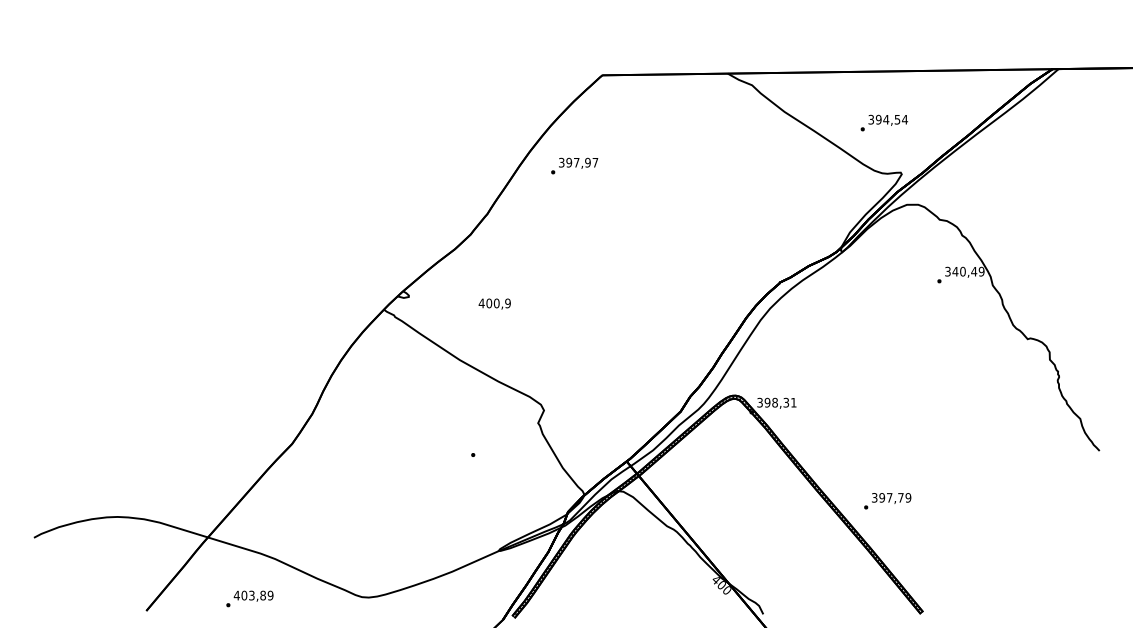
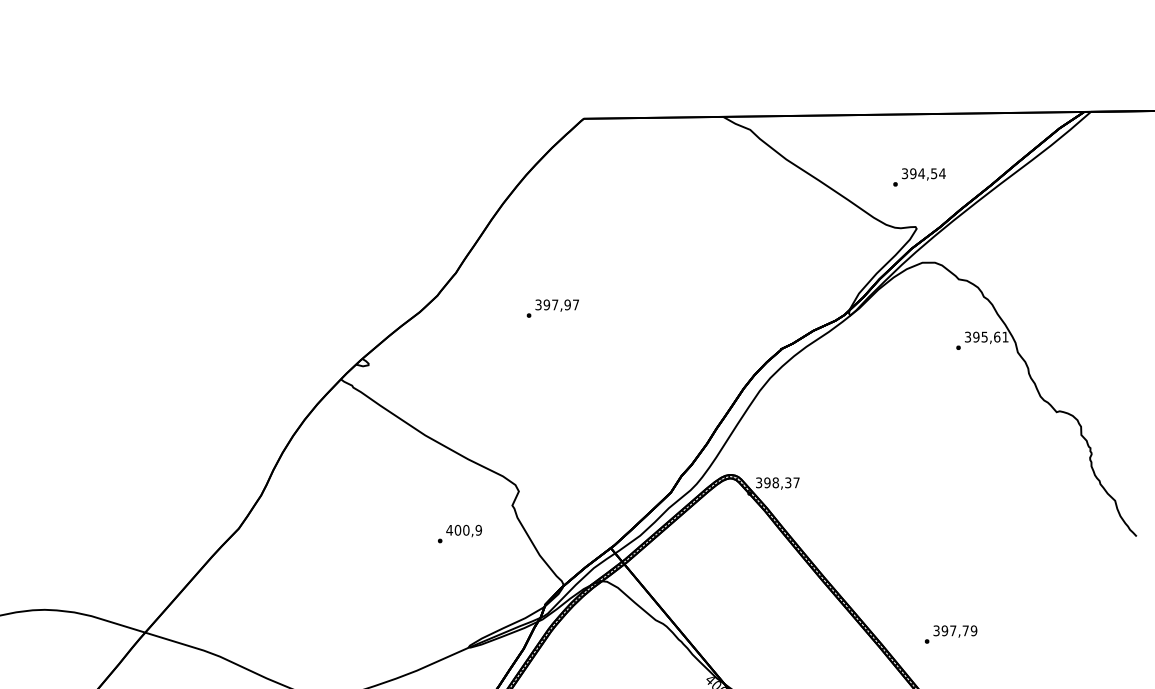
text: (883, 122) -> (918, 176), moved
text: (574, 165) -> (552, 307), moved
text: (968, 271) -> (990, 336), 340,49 -> 395,61
text: (494, 303) -> (463, 530), moved
text: (793, 402) -> (796, 482), 398,31 -> 398,37
text: (887, 501) -> (950, 634), moved

